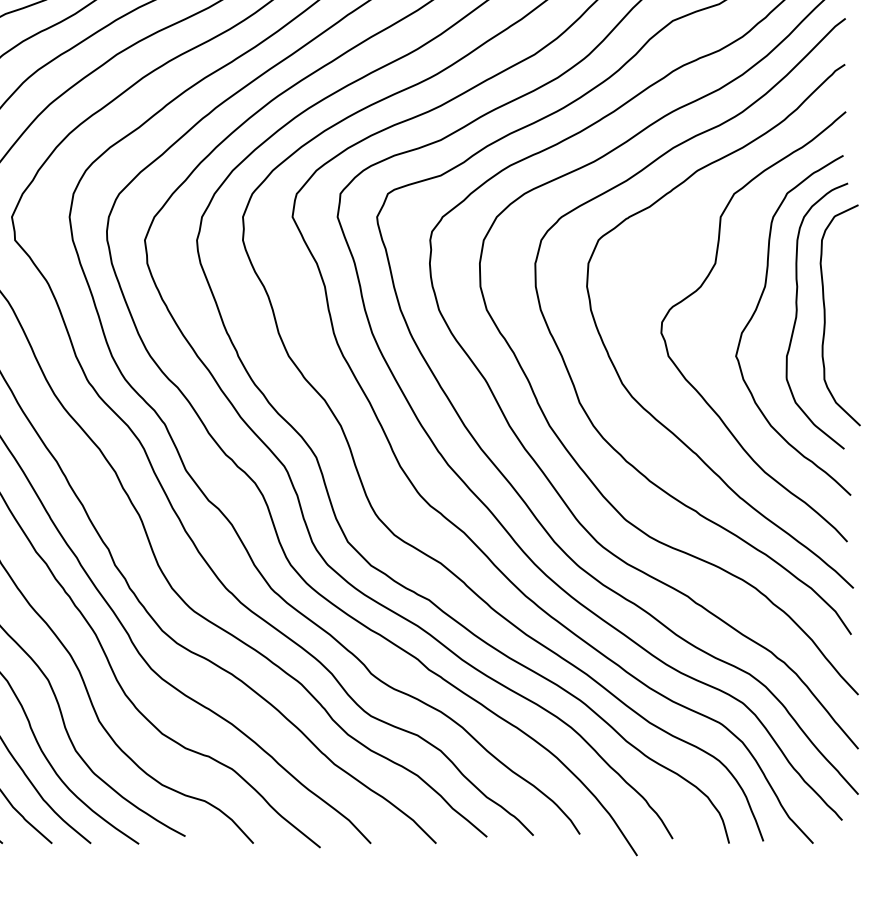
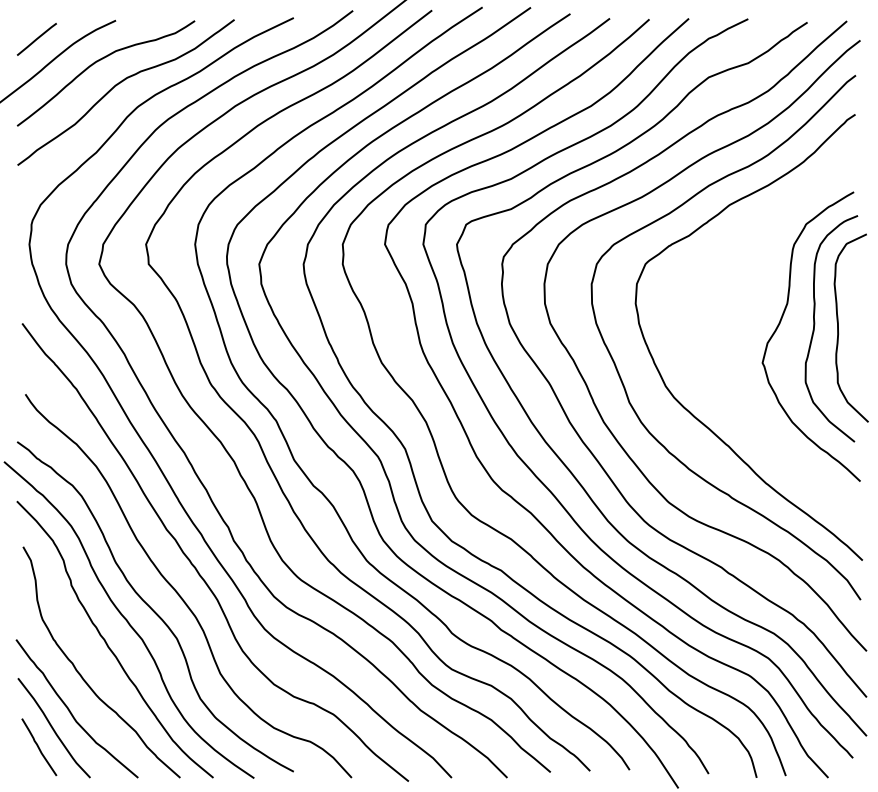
curve: (701, 287) -> (733, 304), removed

